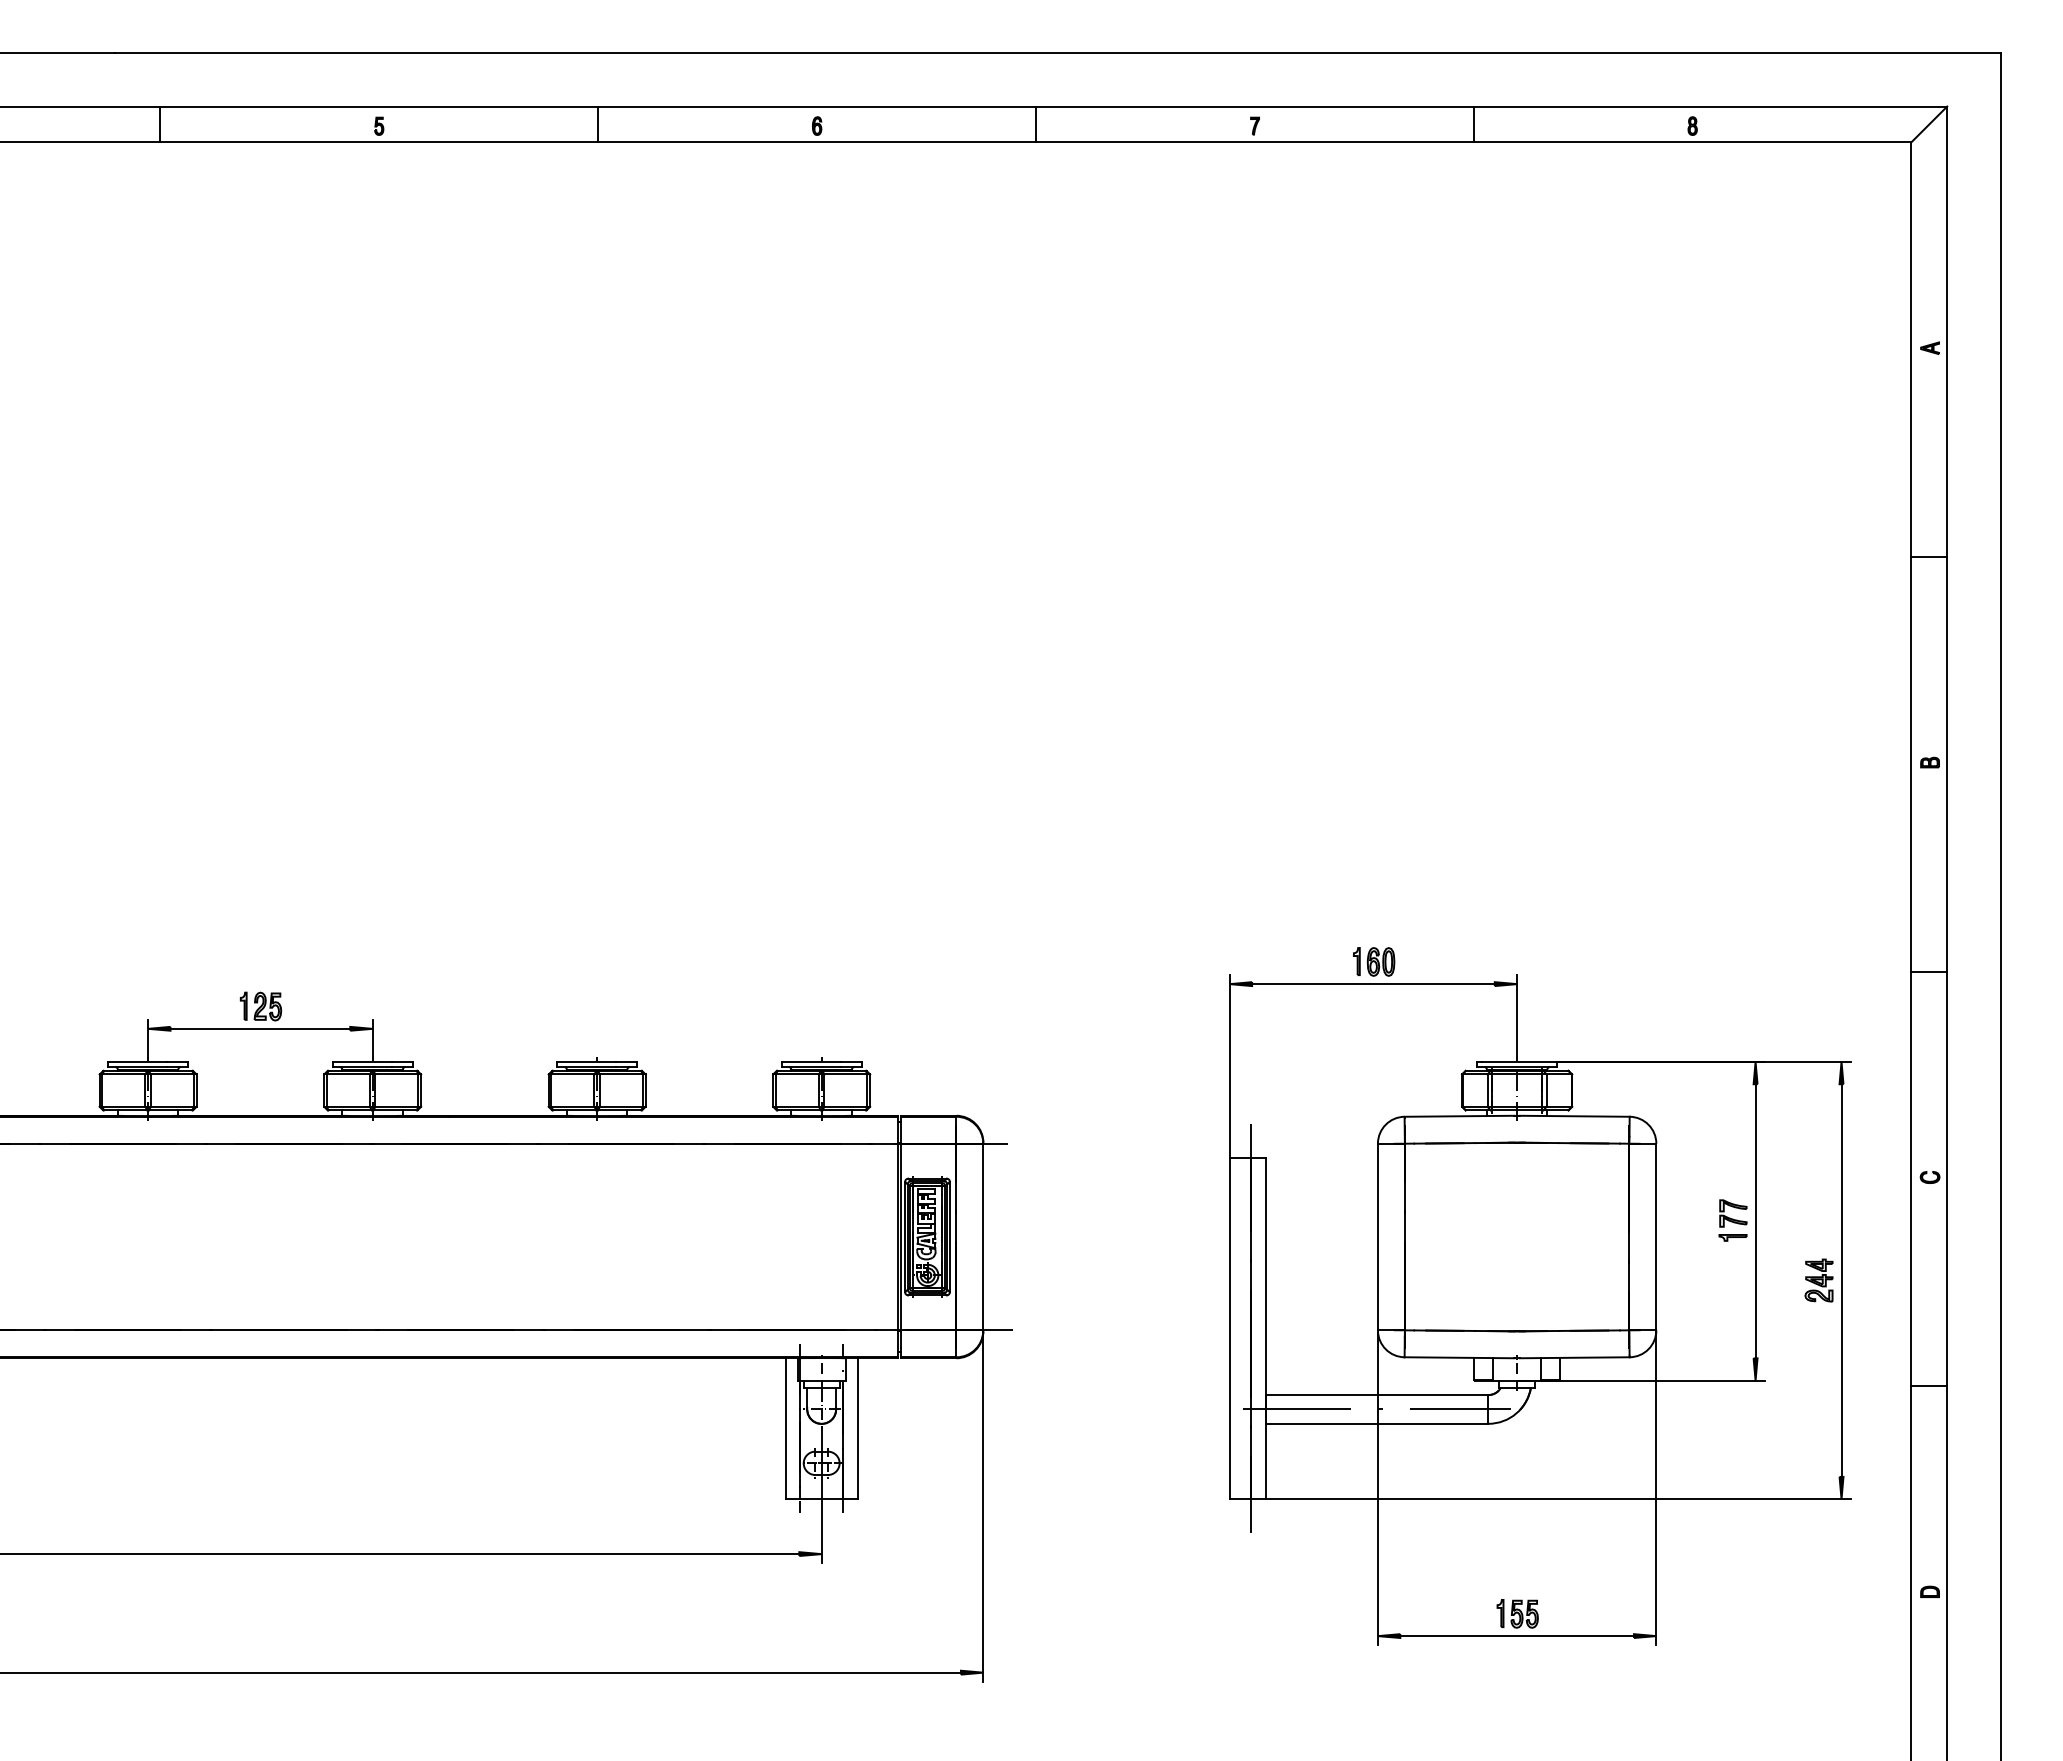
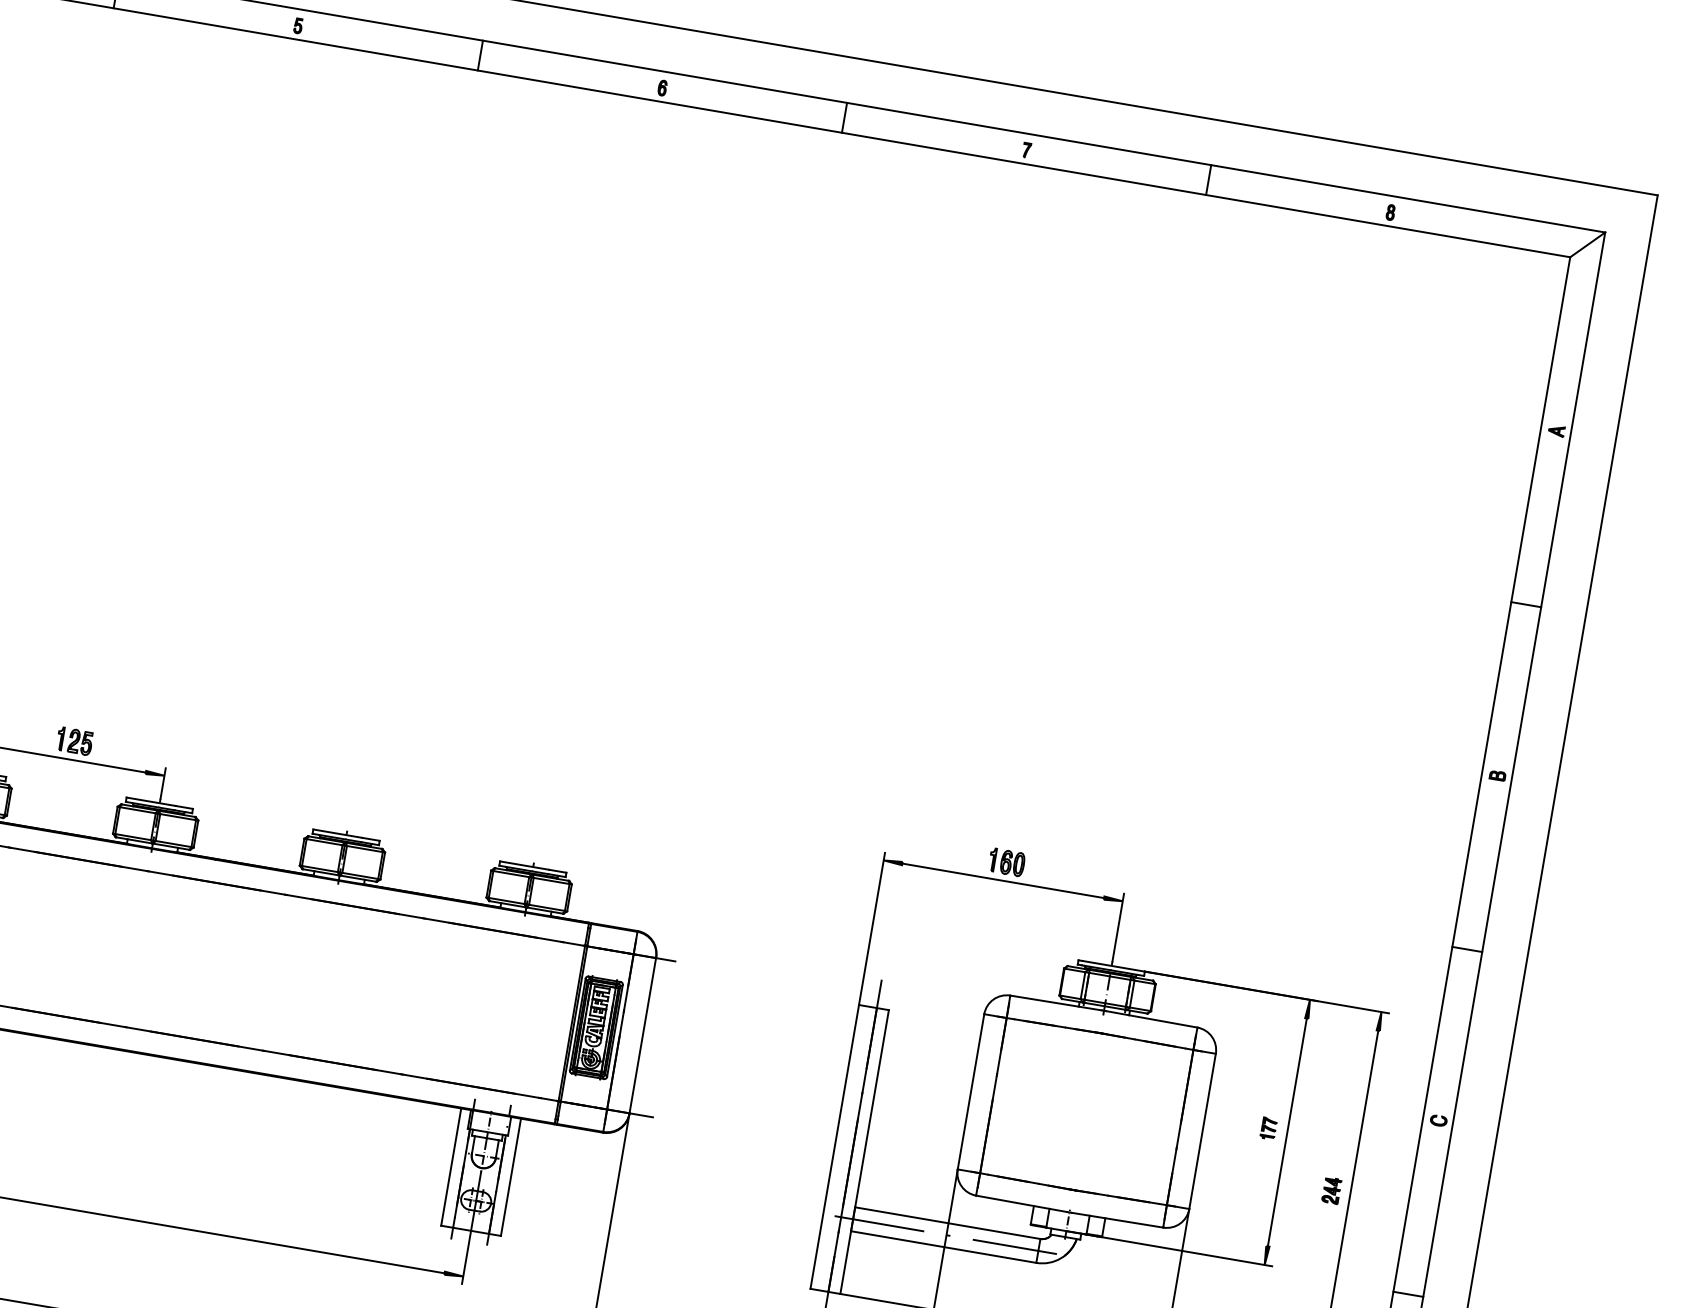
part: (1732, 1220) -> (1268, 1128), size x0.6
part: (1818, 1280) -> (1331, 1190), size x0.7

